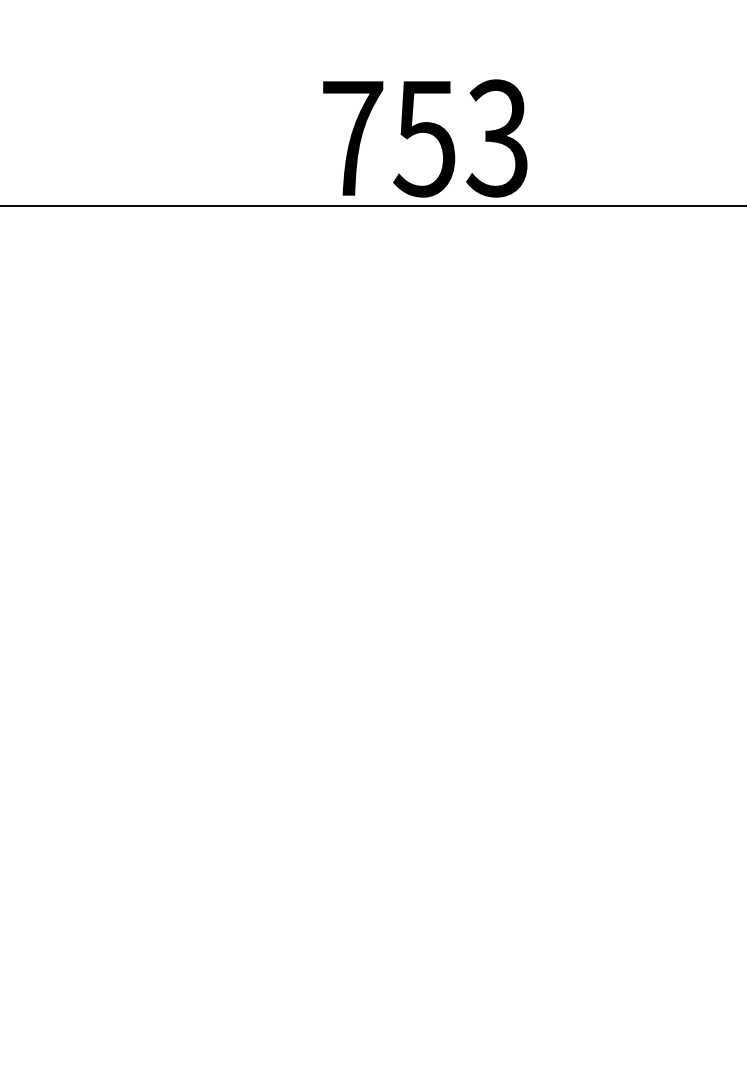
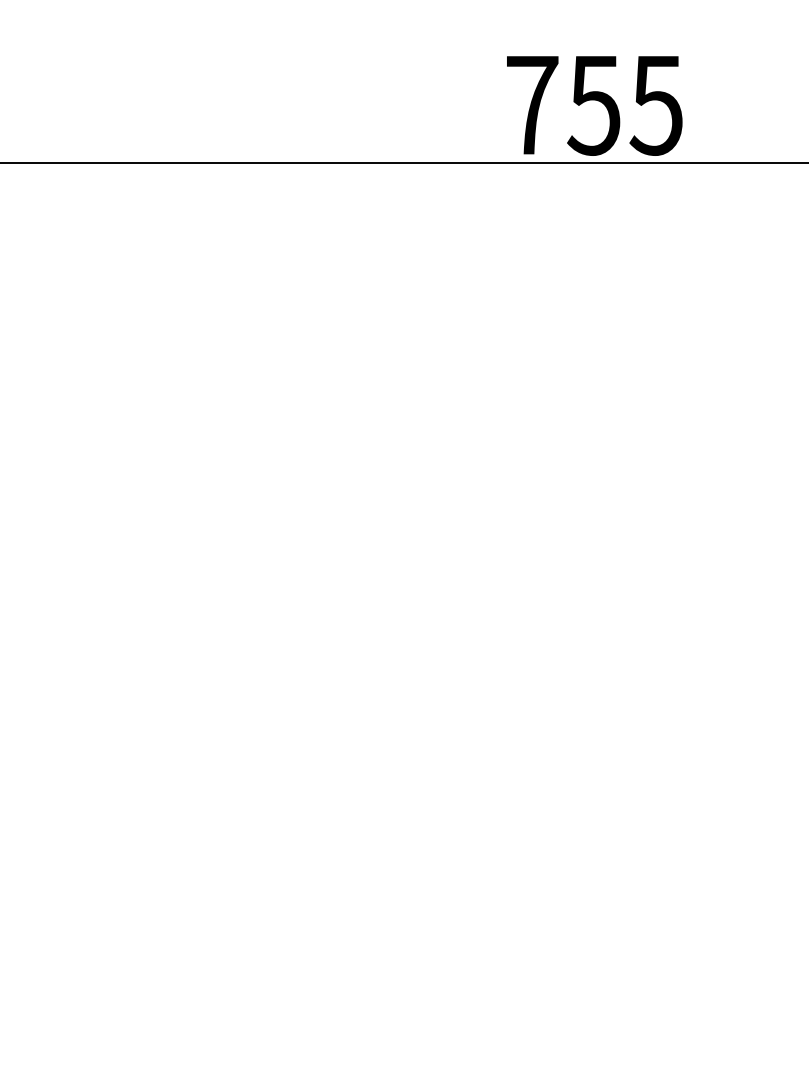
text: (496, 137) -> (655, 104), 753 -> 755

